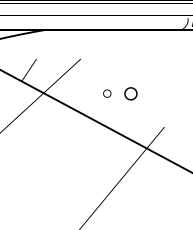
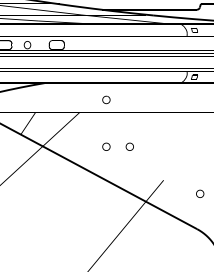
part: (107, 46) -> (106, 99), added
part: (130, 93) -> (129, 146), size x0.62

